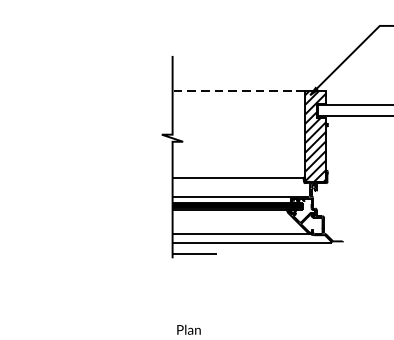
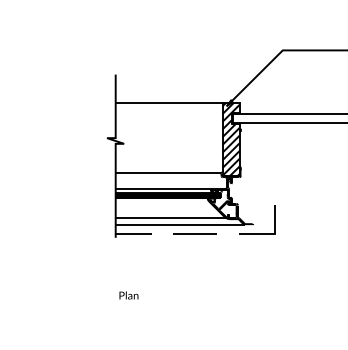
line: (238, 90) -> (168, 102), dashed -> solid
line: (270, 252) -> (194, 233), added
line: (348, 252) -> (257, 233), added

